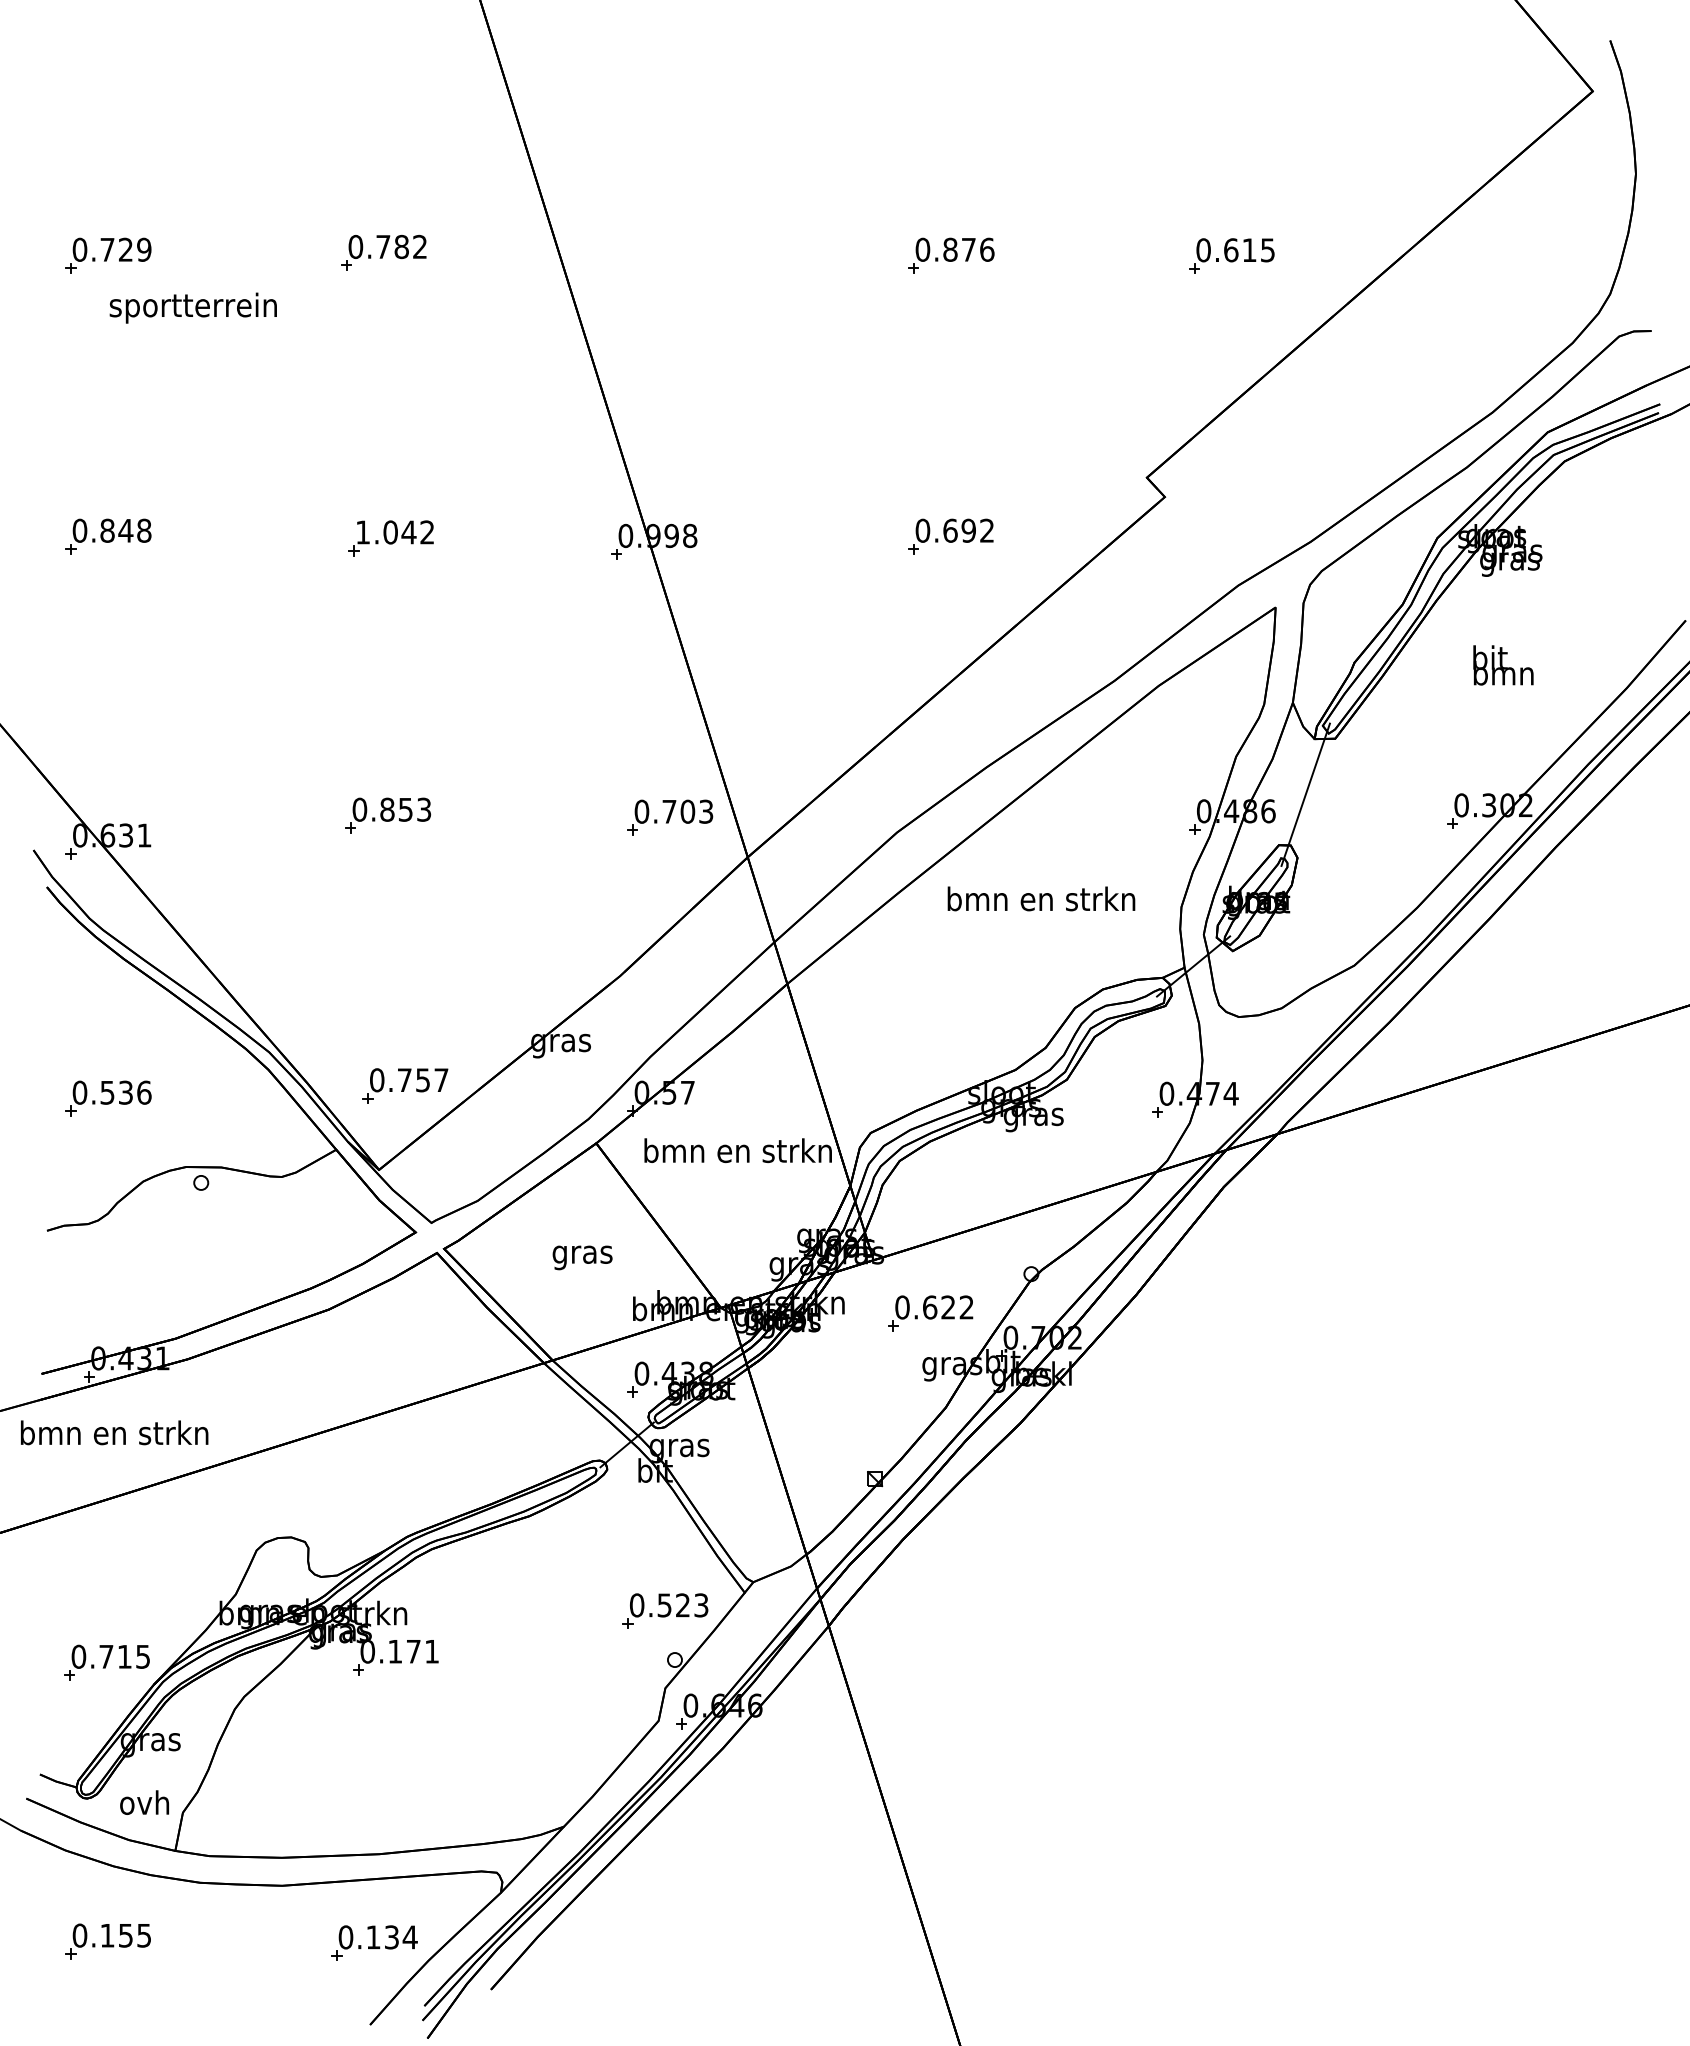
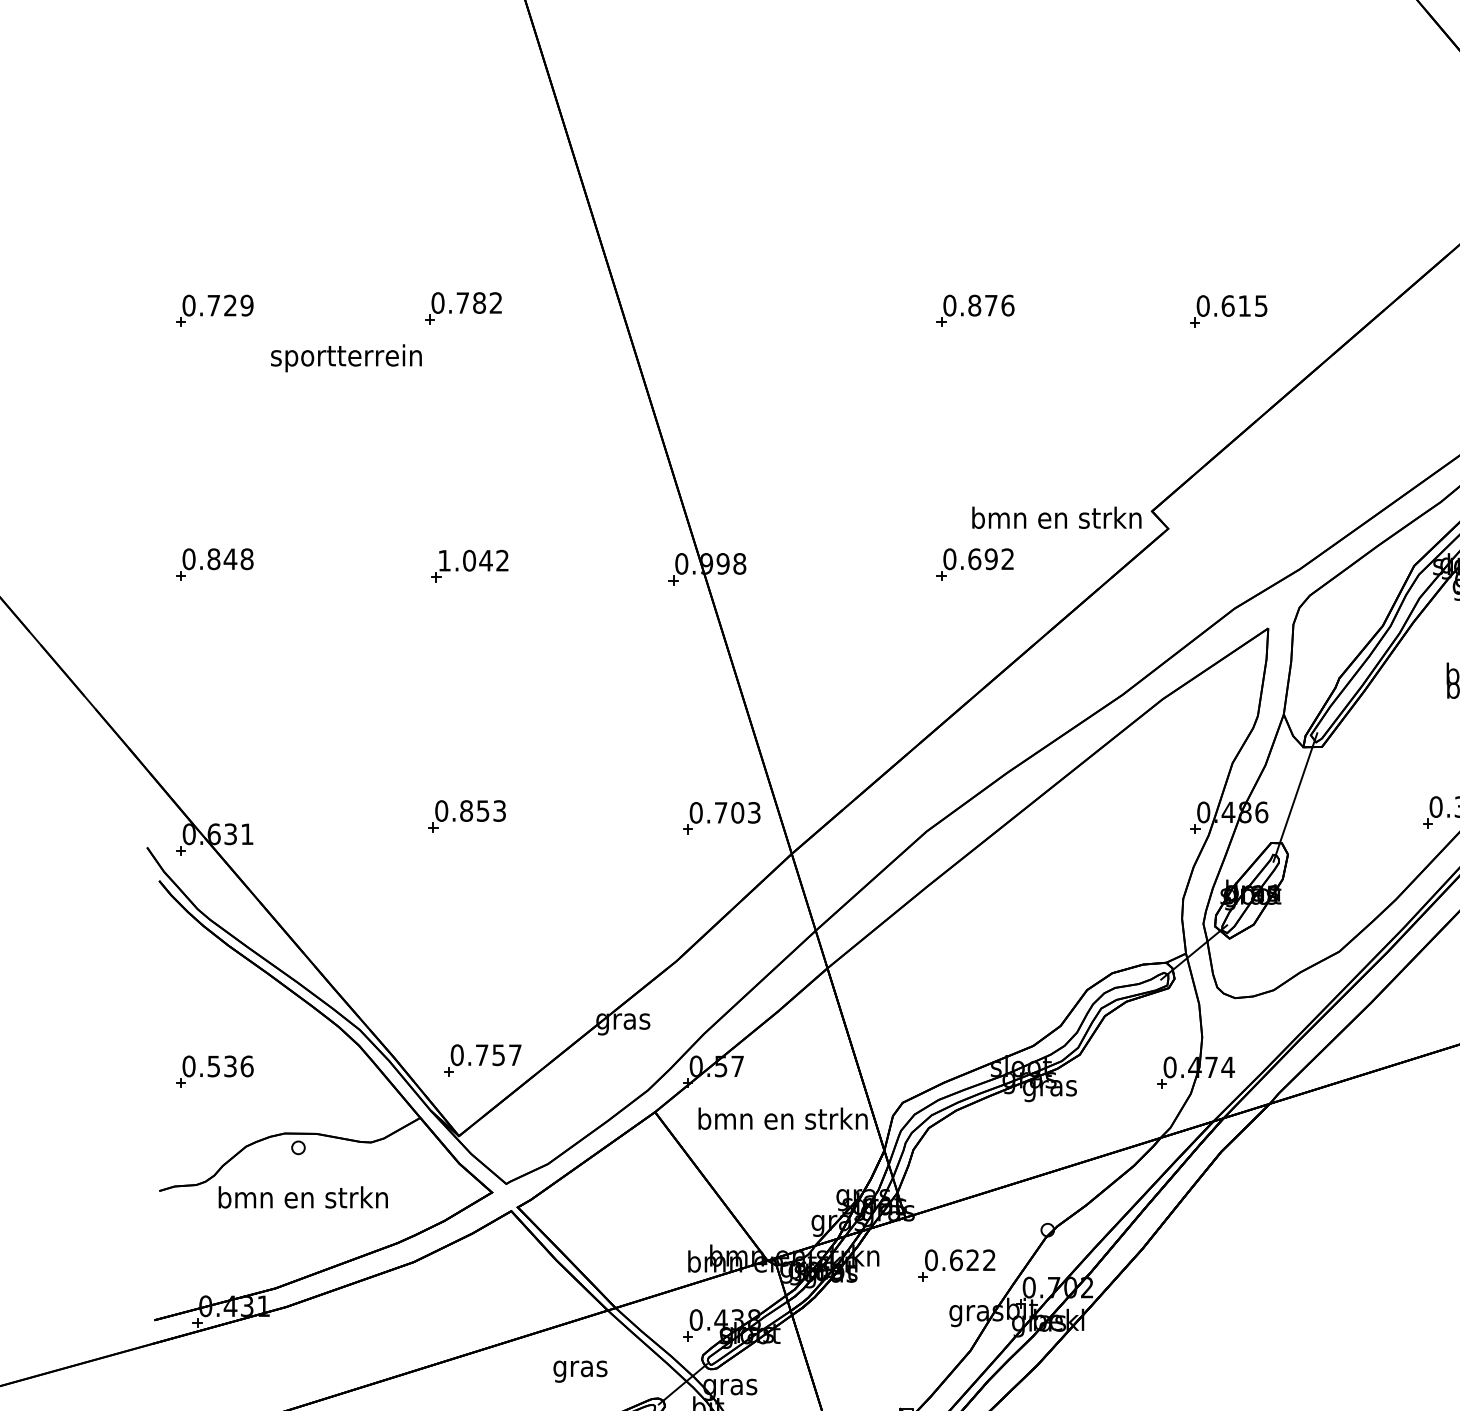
text: (192, 307) -> (345, 357), moved
text: (1041, 898) -> (1056, 517), moved
text: (582, 1257) -> (580, 1371), moved
text: (114, 1432) -> (303, 1197), moved

